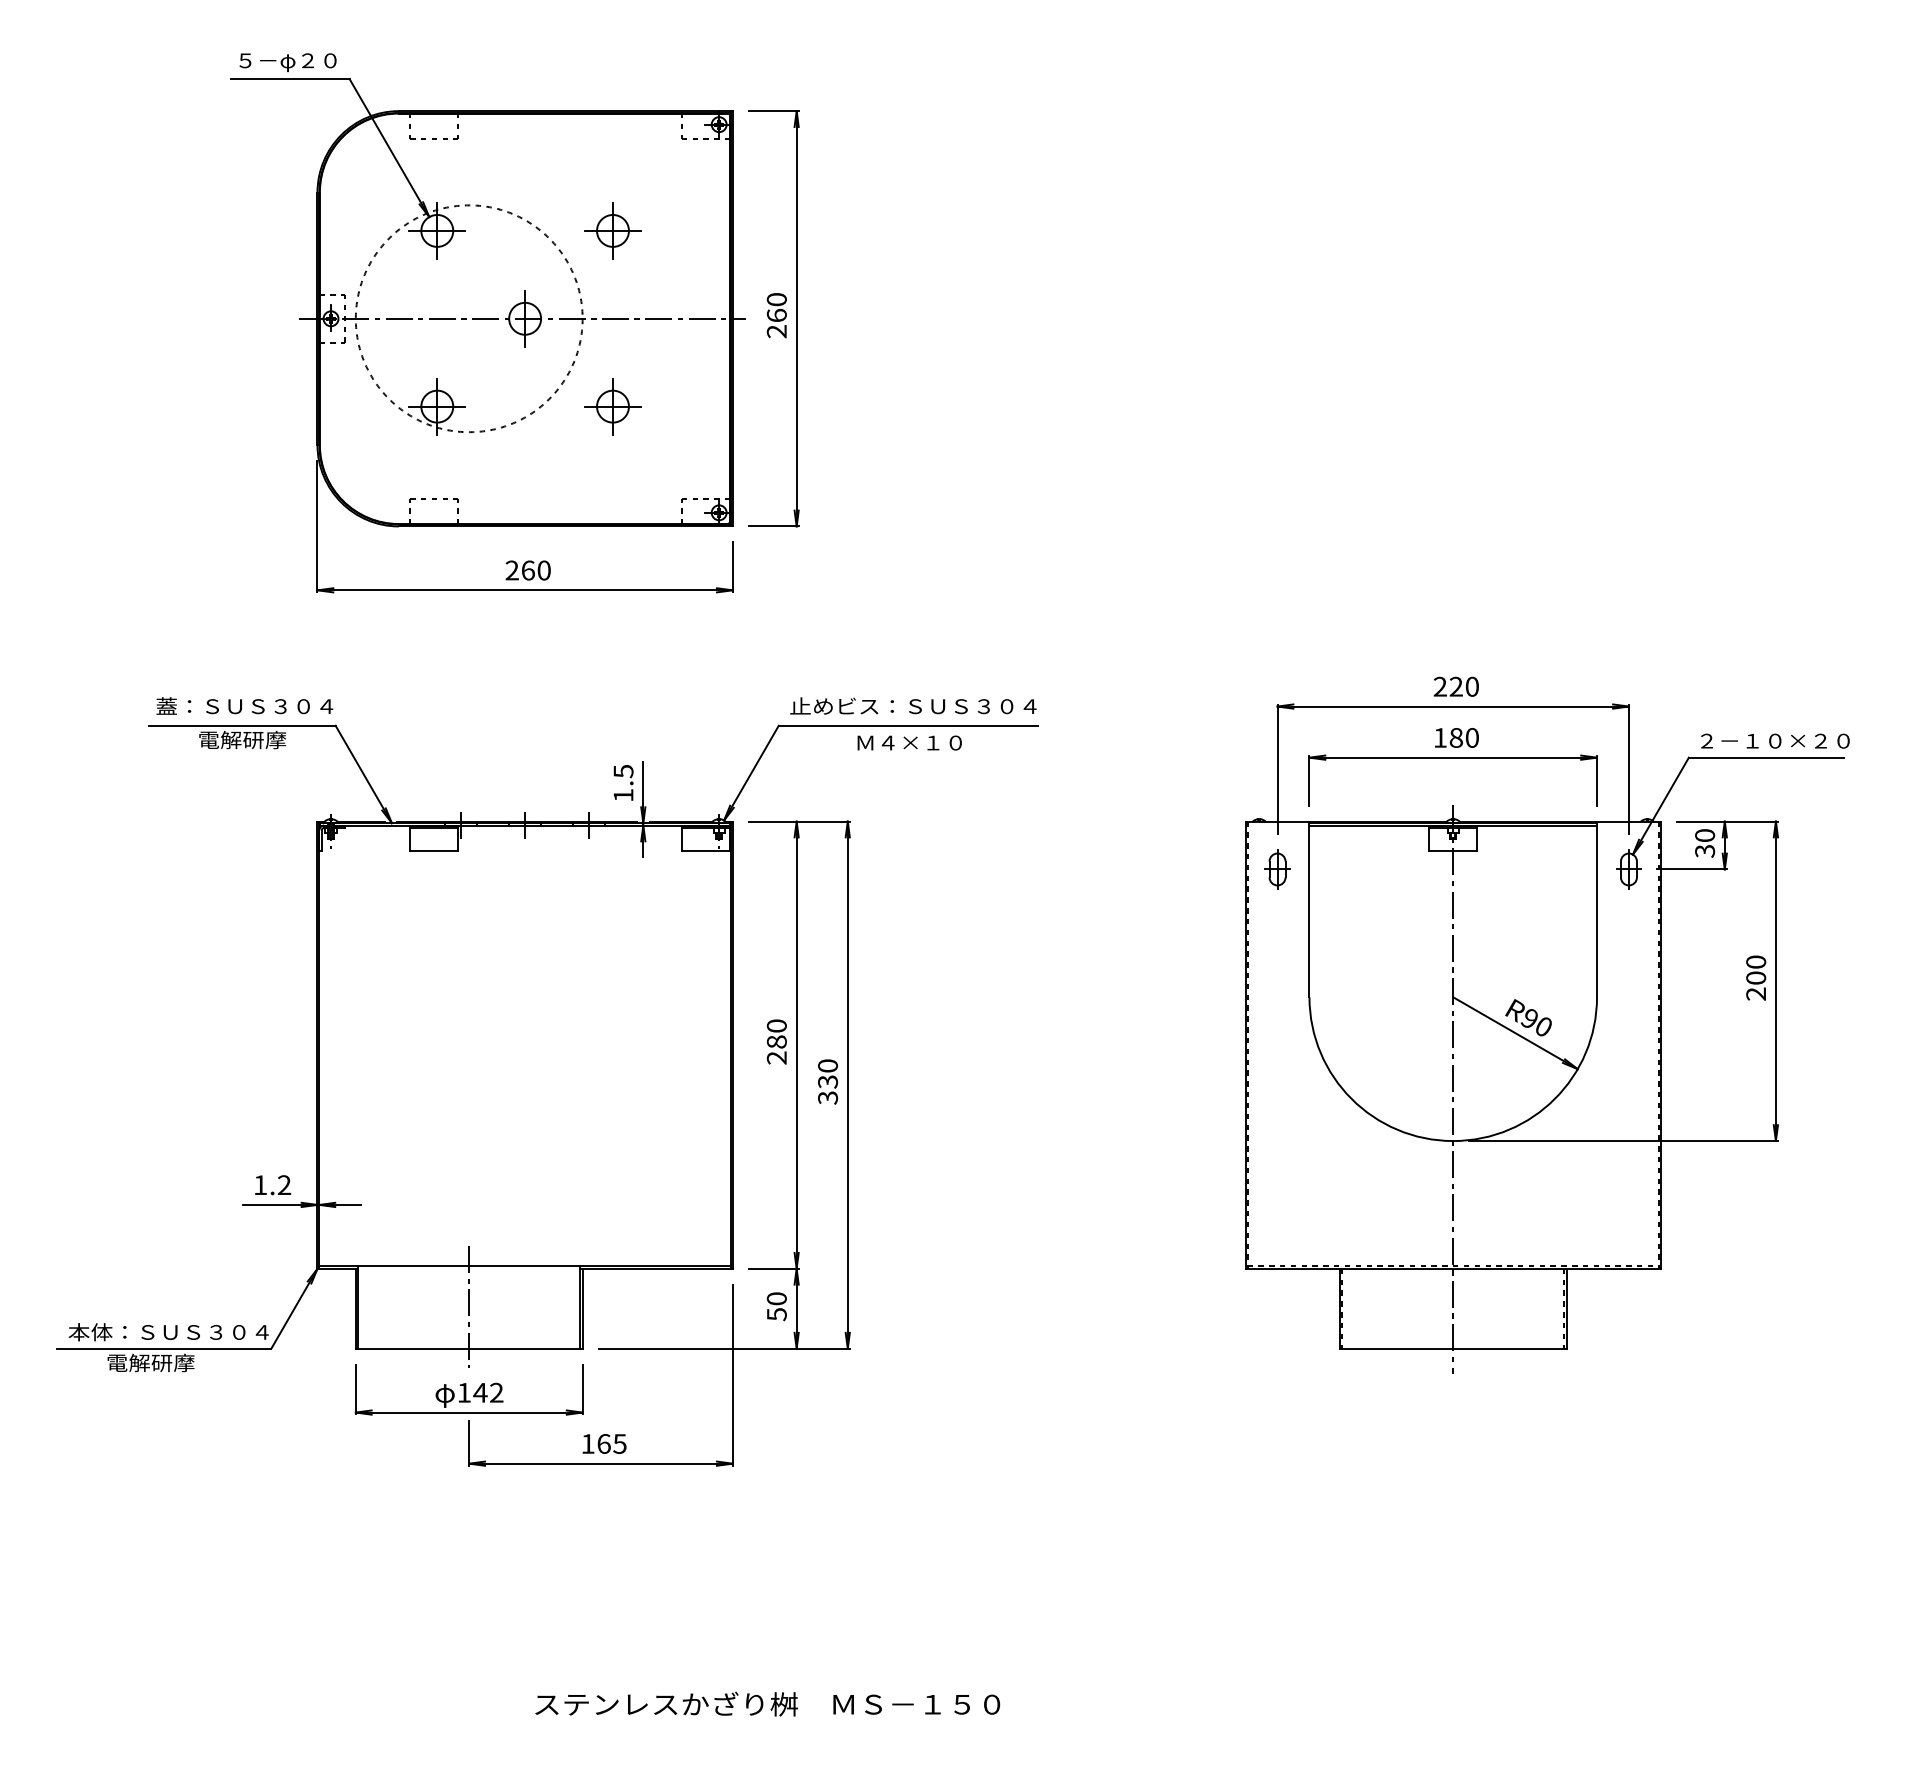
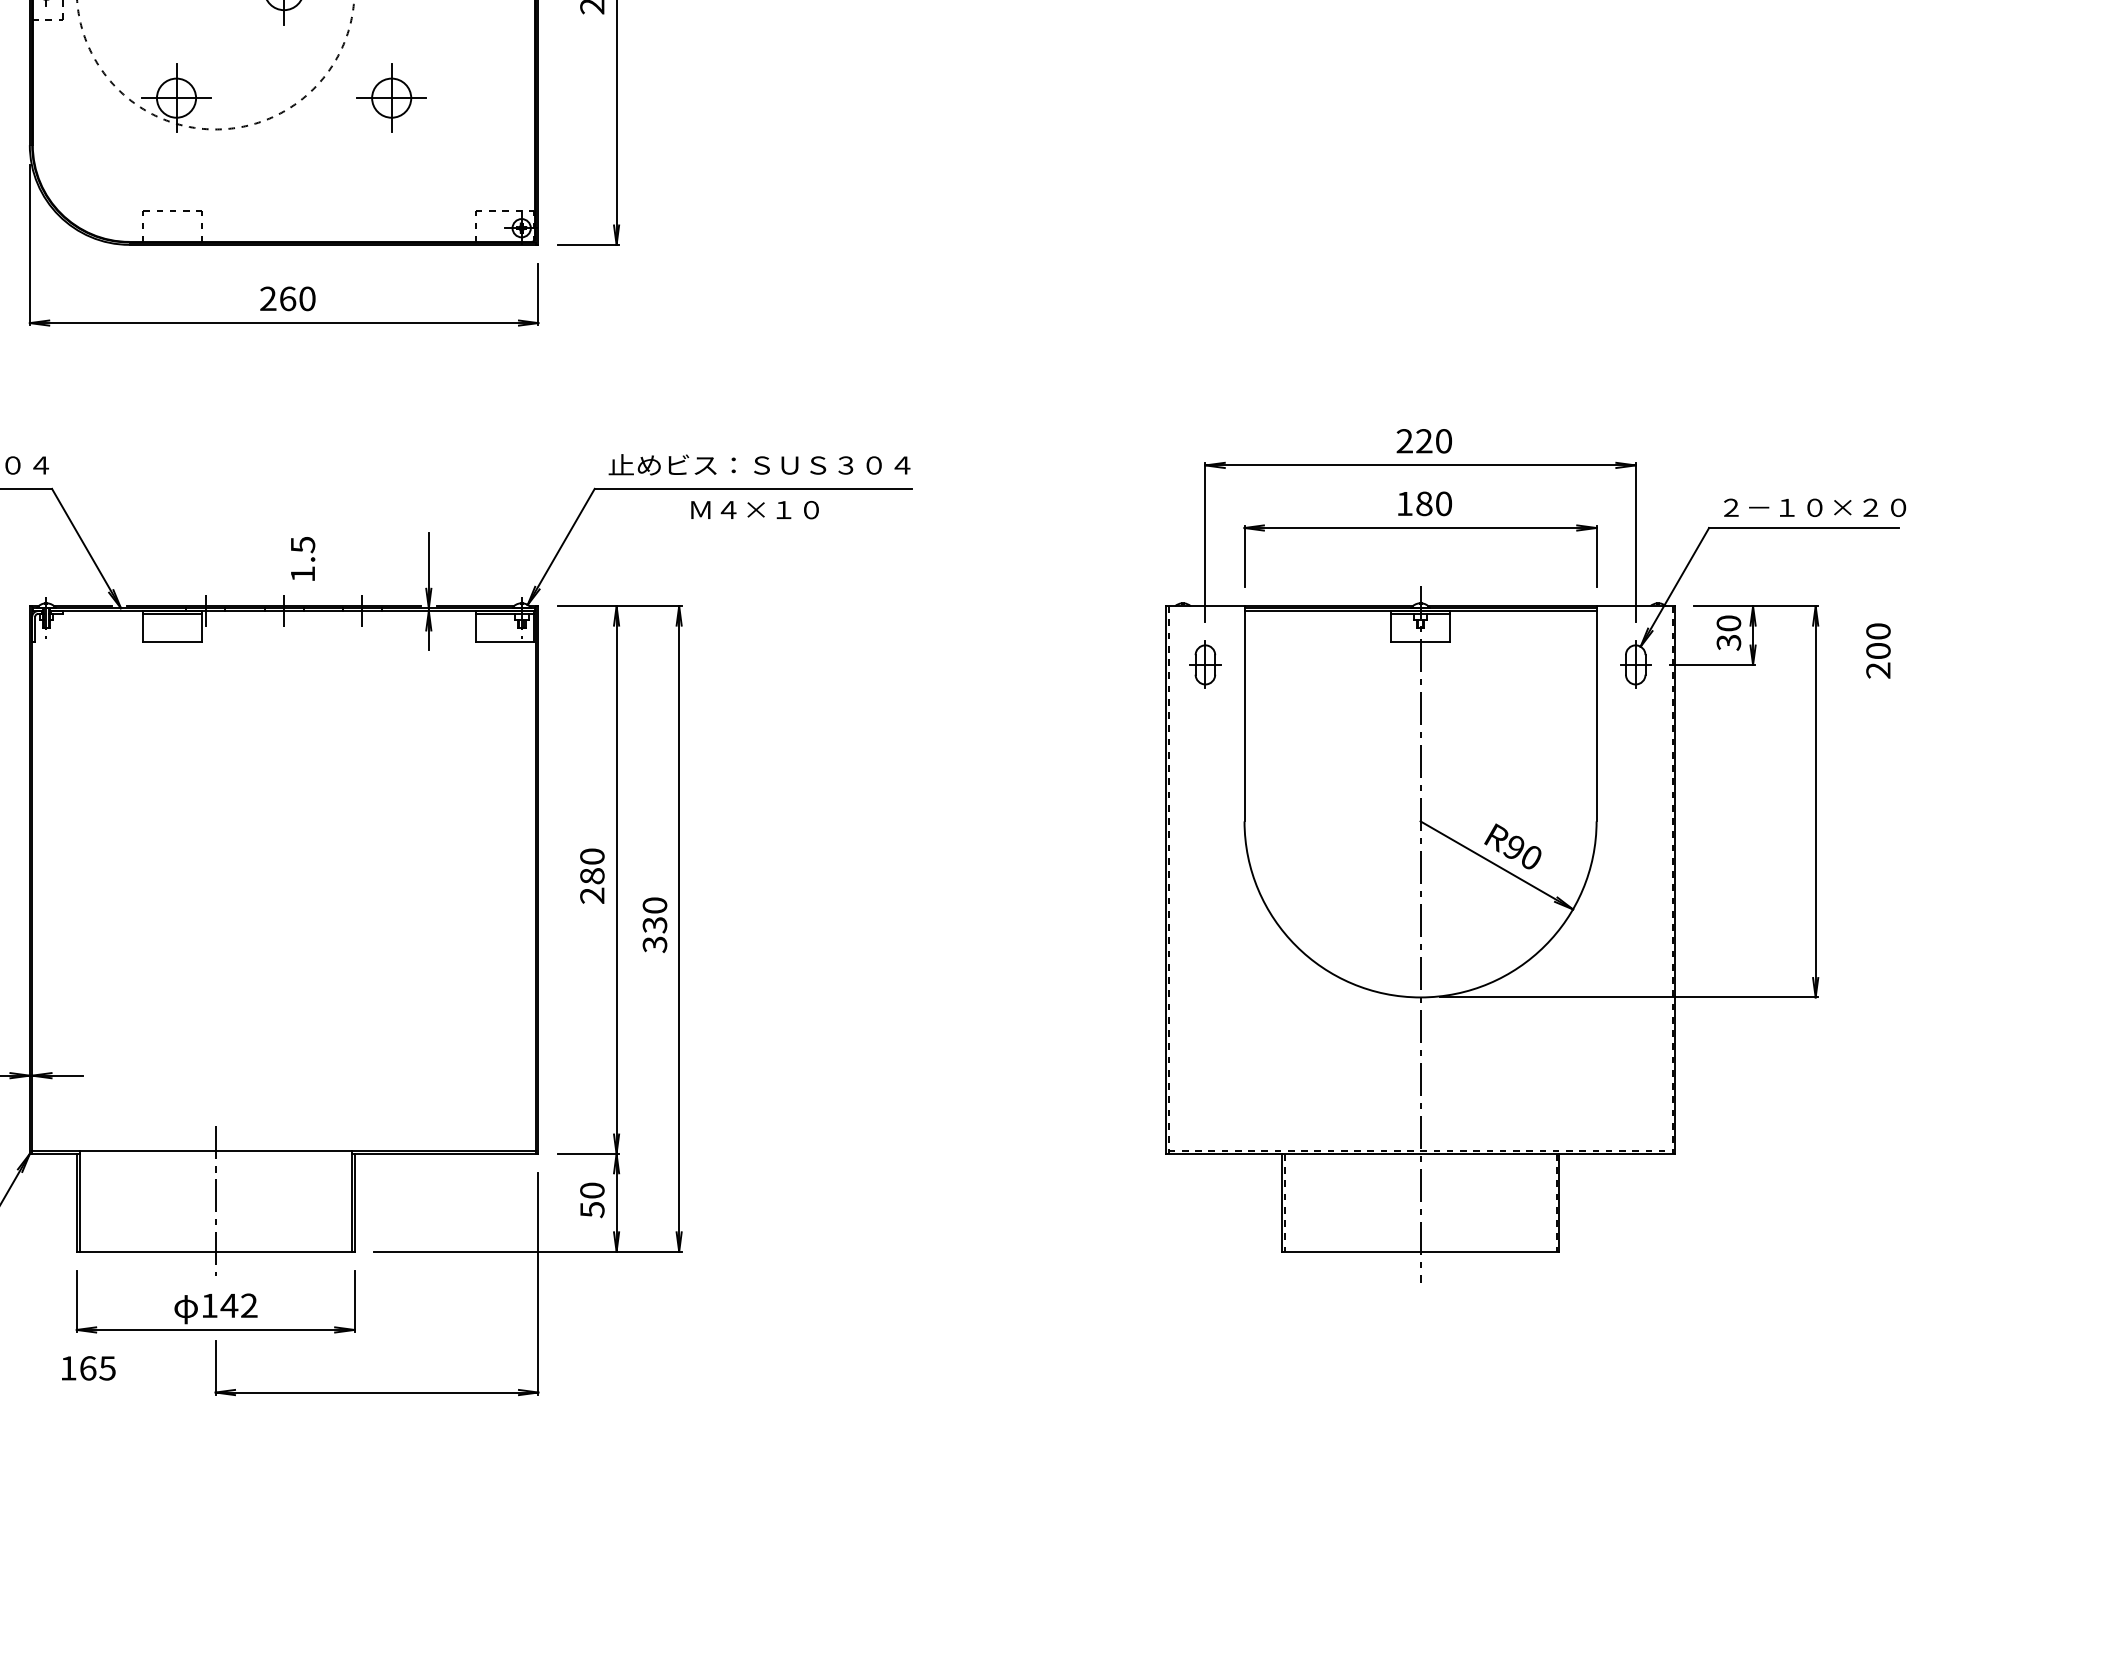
text: (623, 782) -> (302, 558), moved
text: (1756, 977) -> (1878, 650), moved
text: (604, 1443) -> (88, 1367), moved

